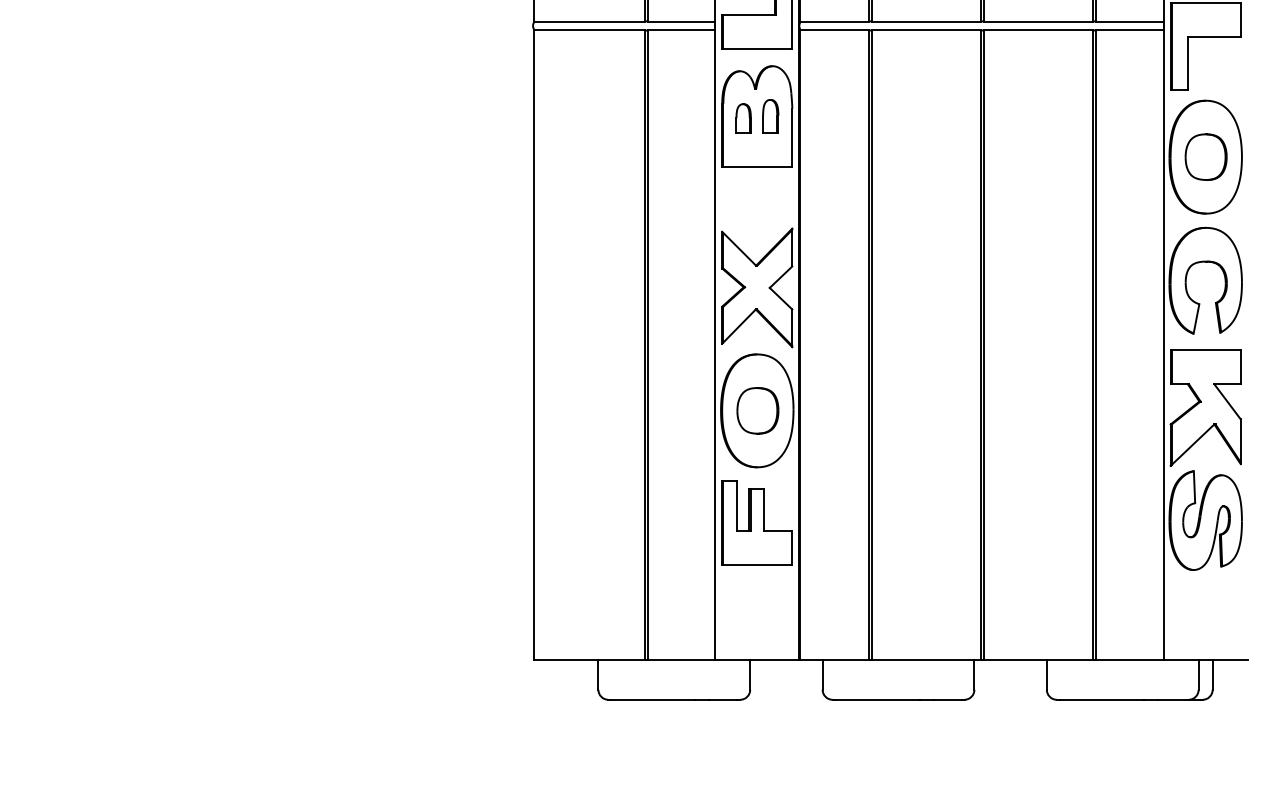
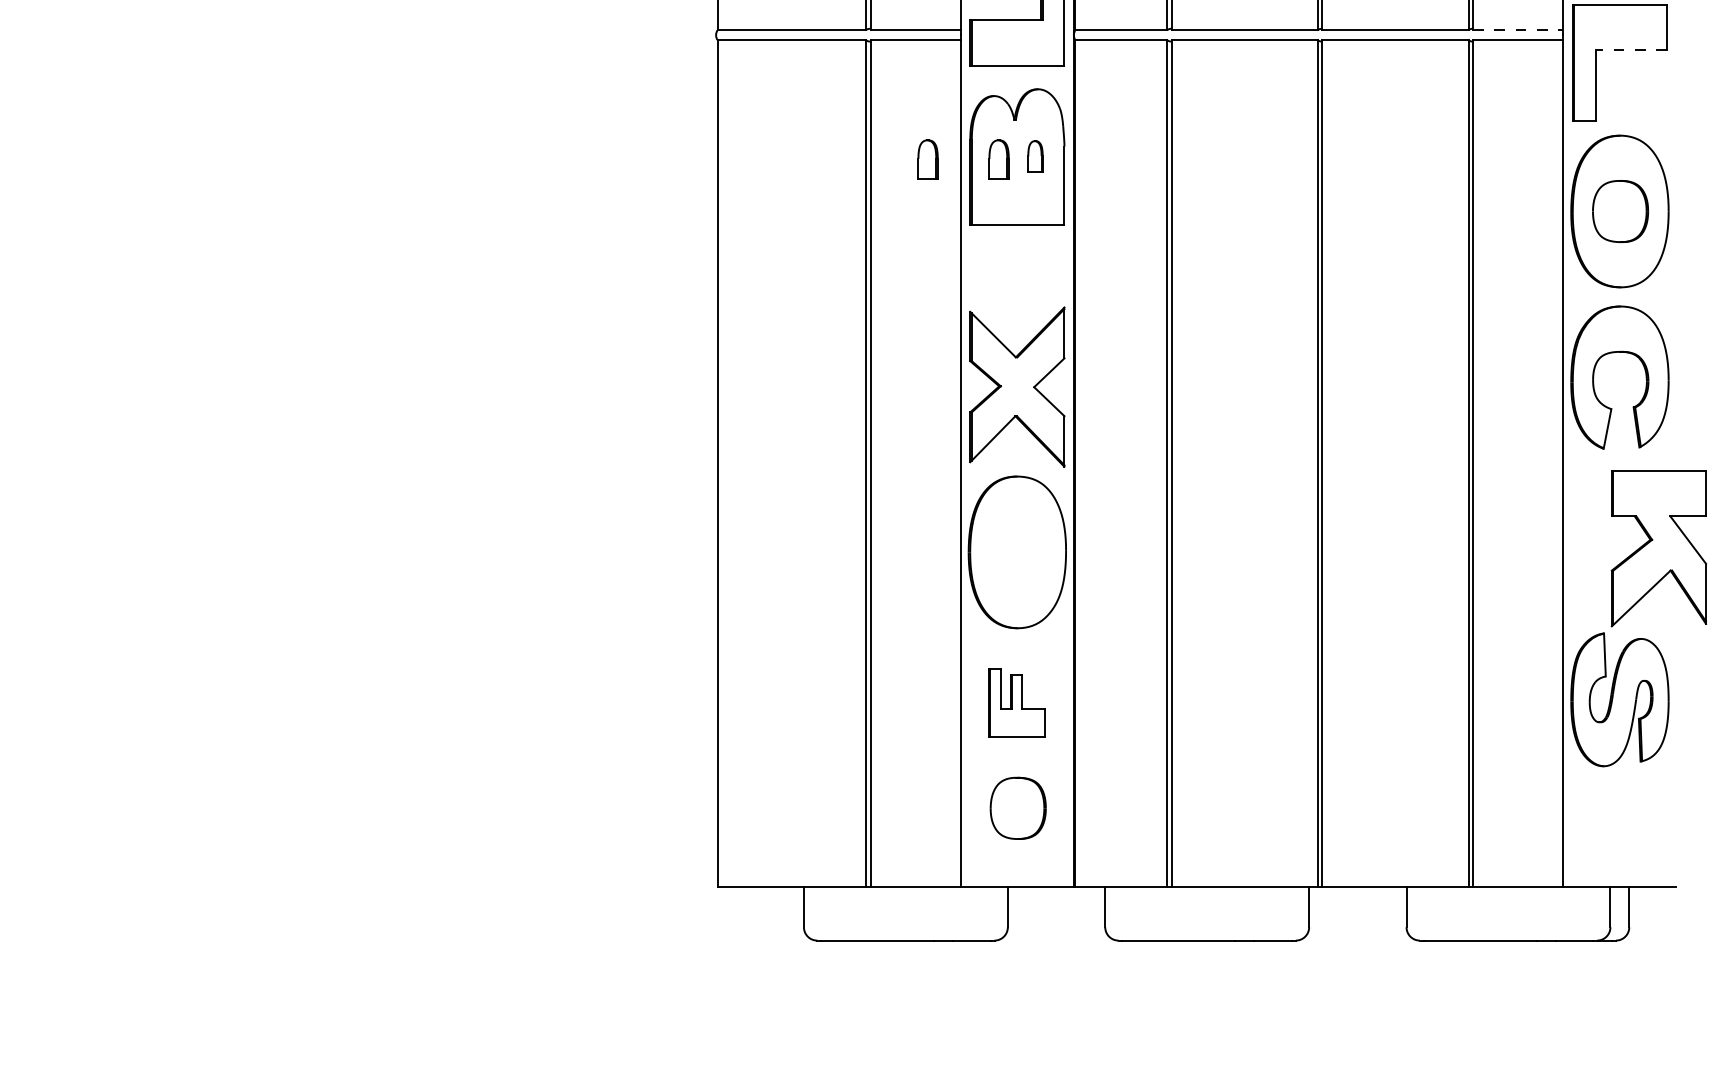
line: (1130, 22) -> (1518, 30), solid -> dashed
line: (1214, 37) -> (1631, 50), solid -> dashed
part: (770, 116) -> (1035, 156), size x0.7
part: (690, 118) -> (927, 159), added
part: (1205, 407) -> (1658, 548), moved
part: (757, 410) -> (1017, 807), moved
part: (756, 522) -> (1016, 702), size x0.6

